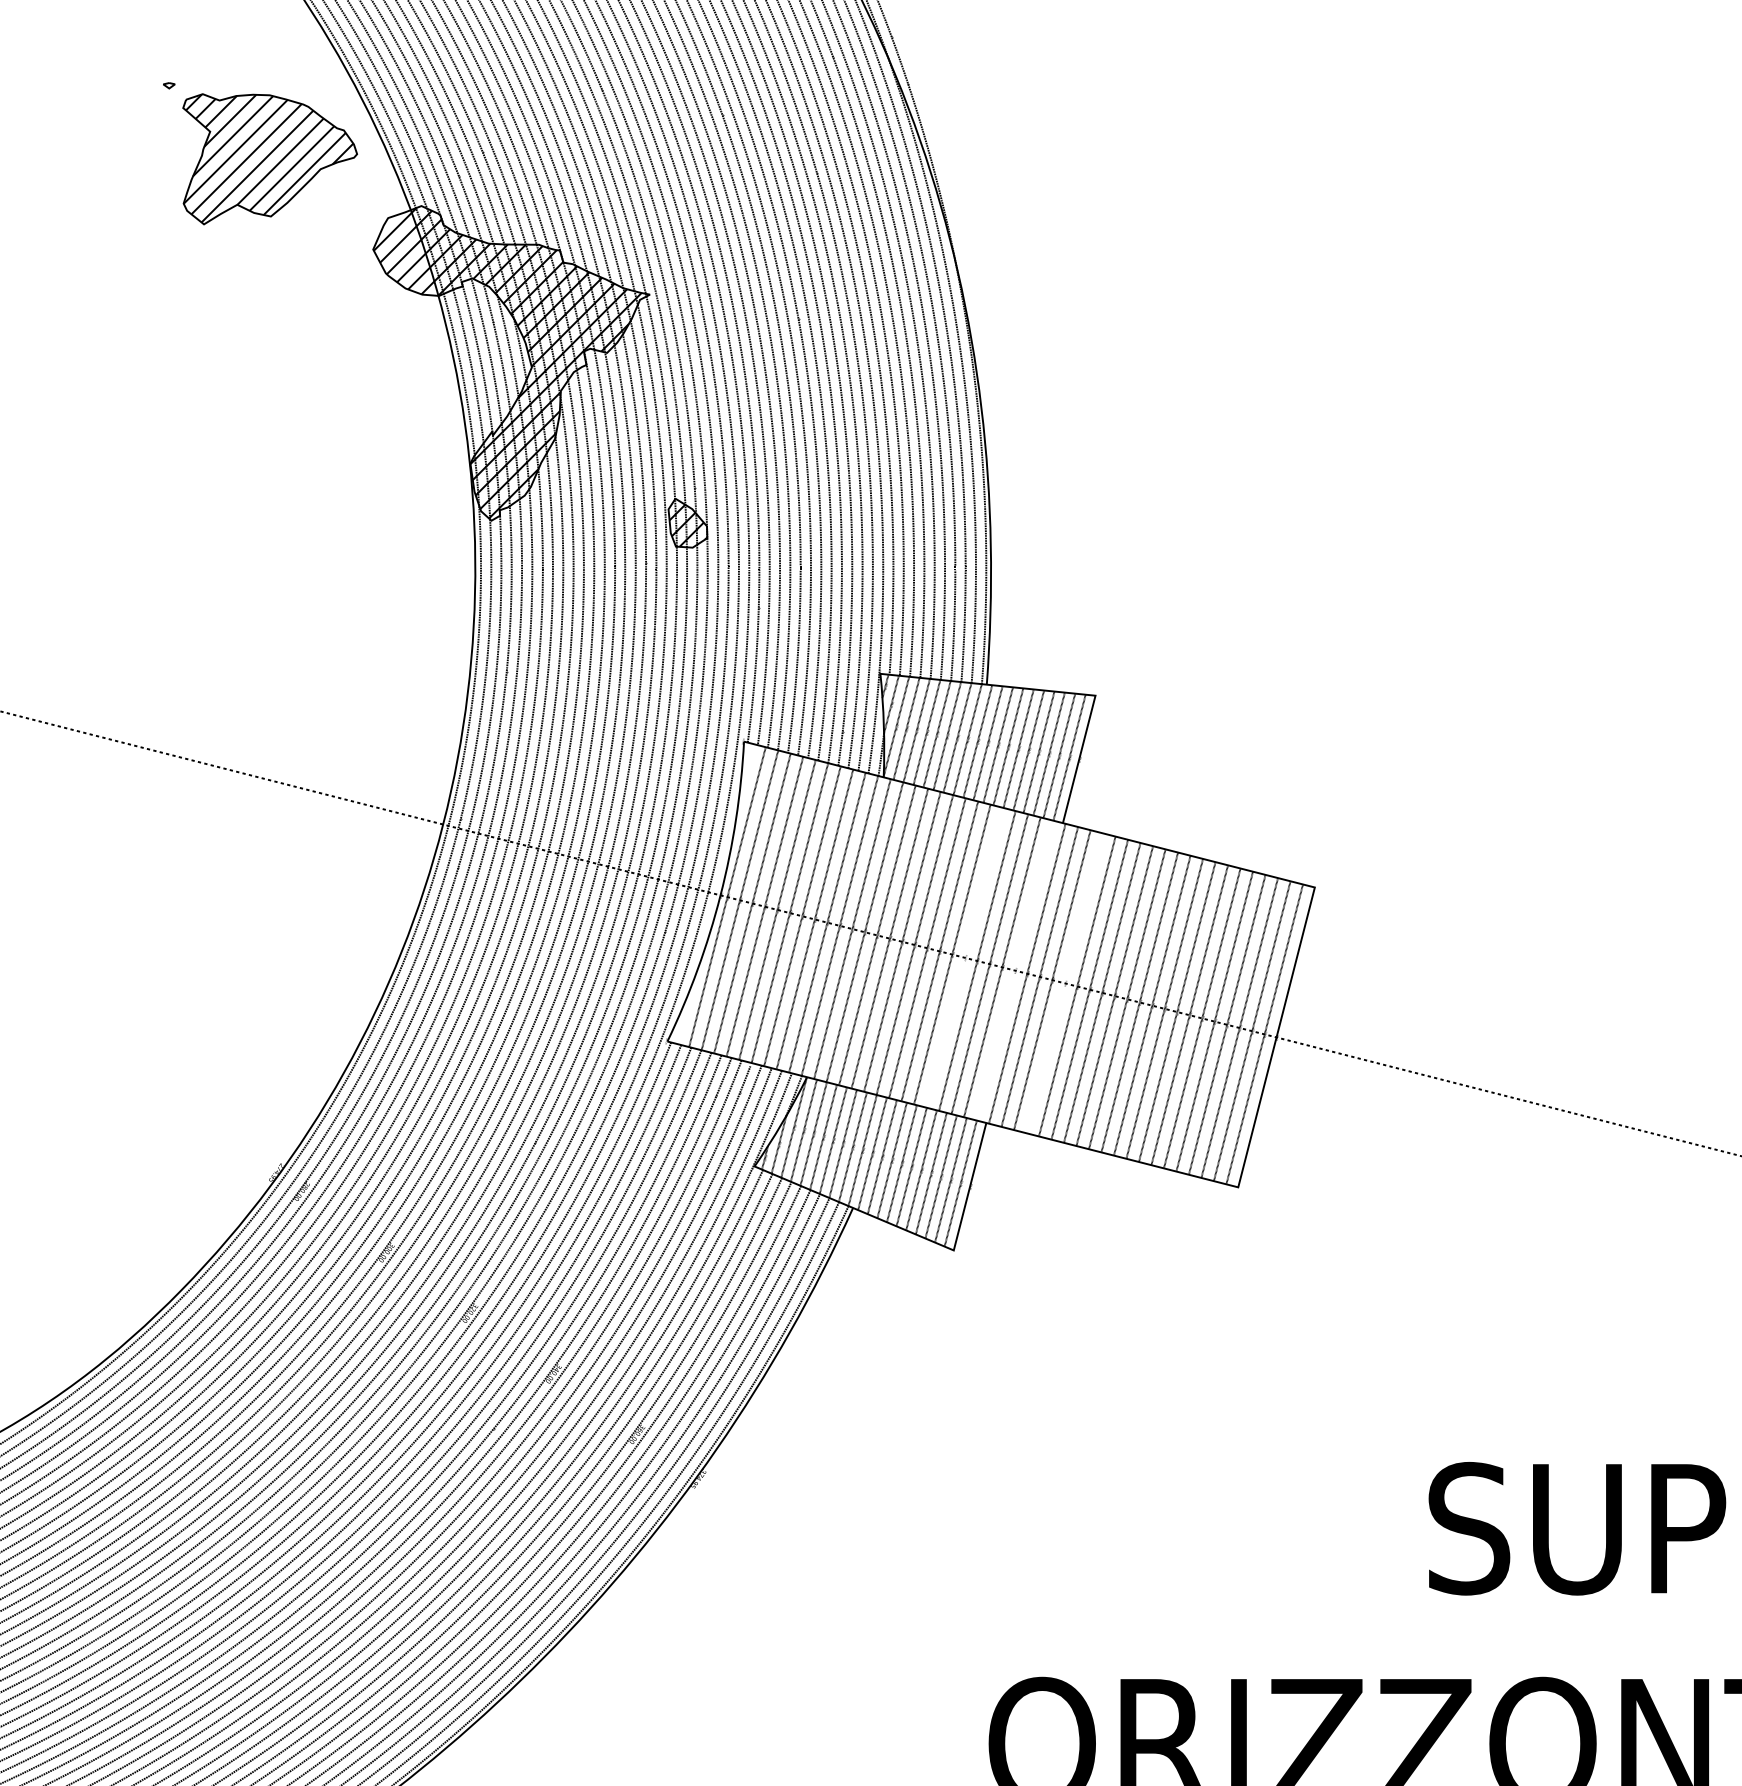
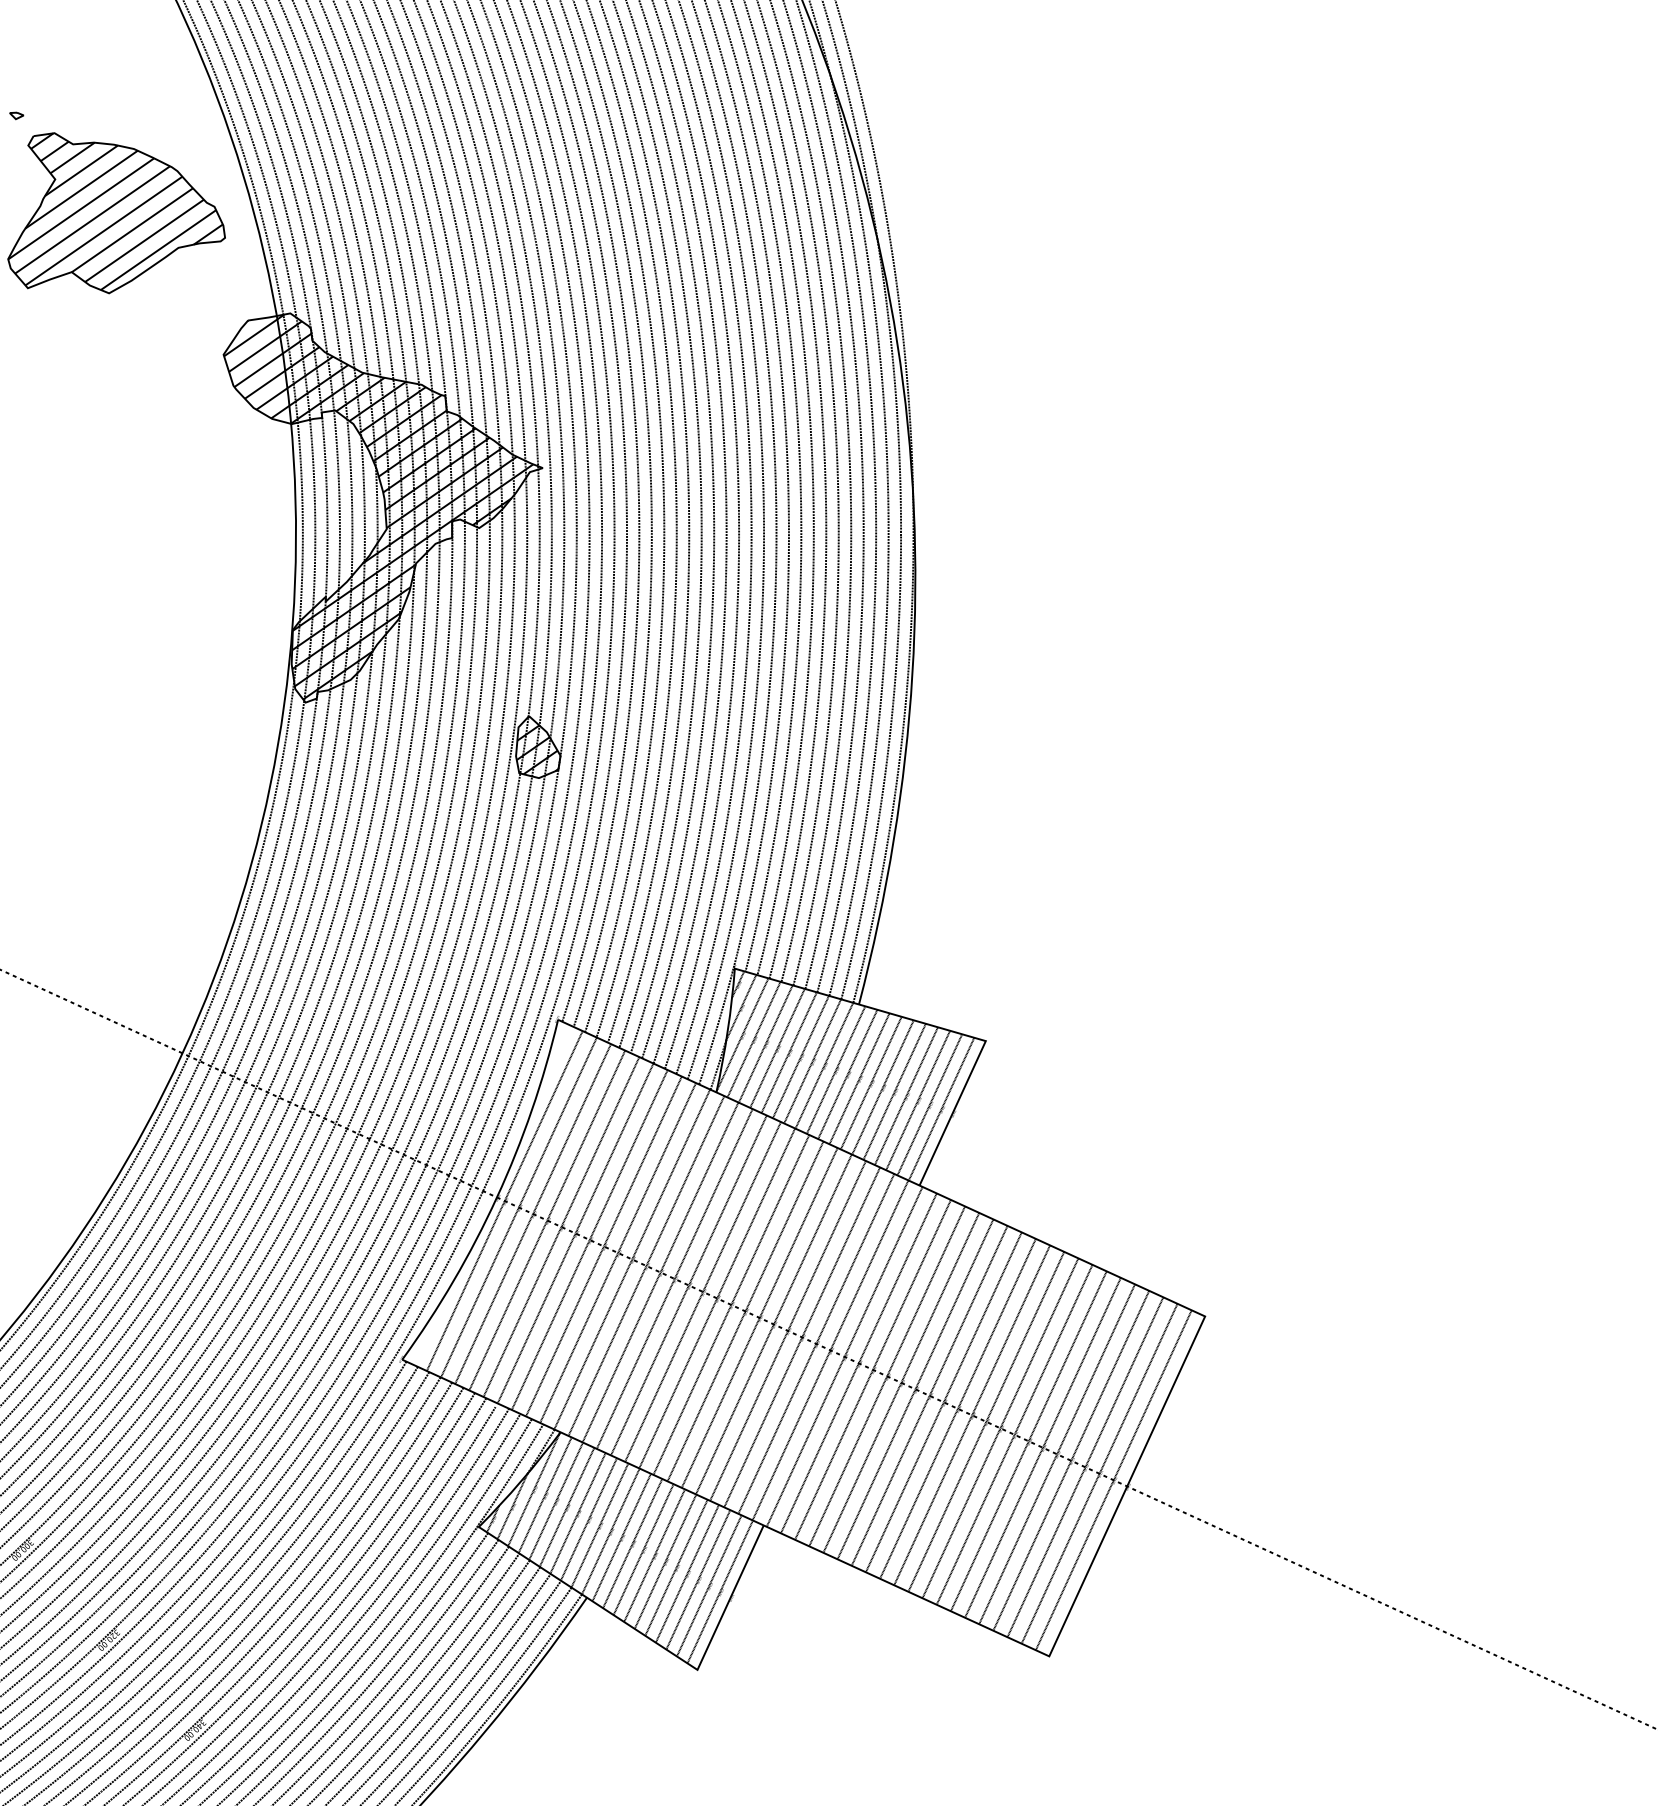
line: (964, 957) -> (773, 1323), added
line: (1014, 970) -> (830, 1350), added
line: (1064, 983) -> (886, 1376), added

